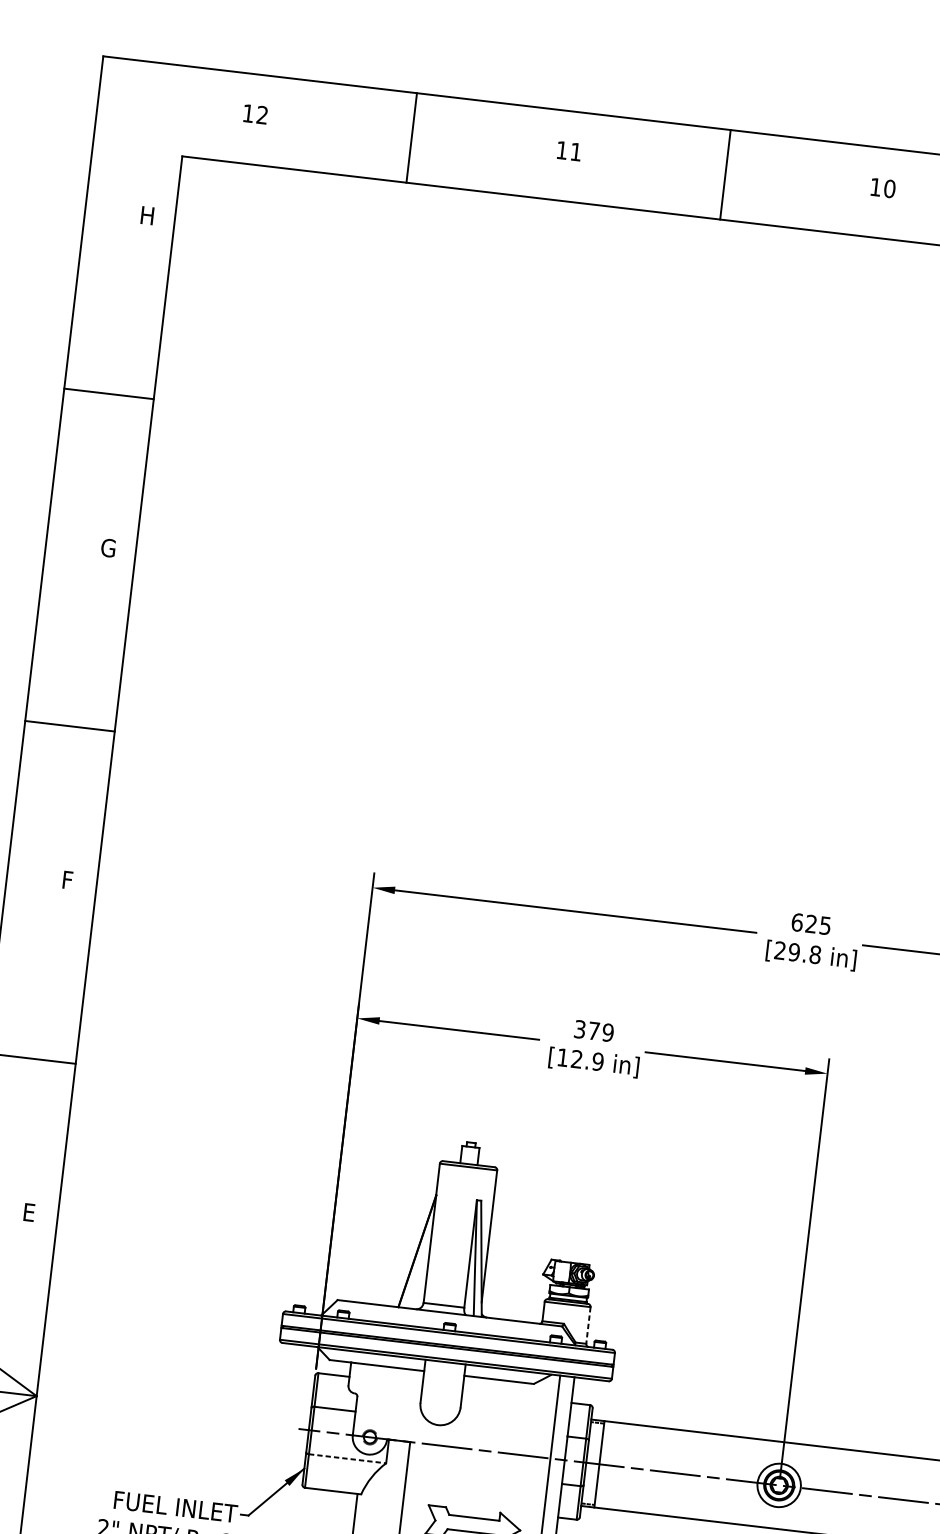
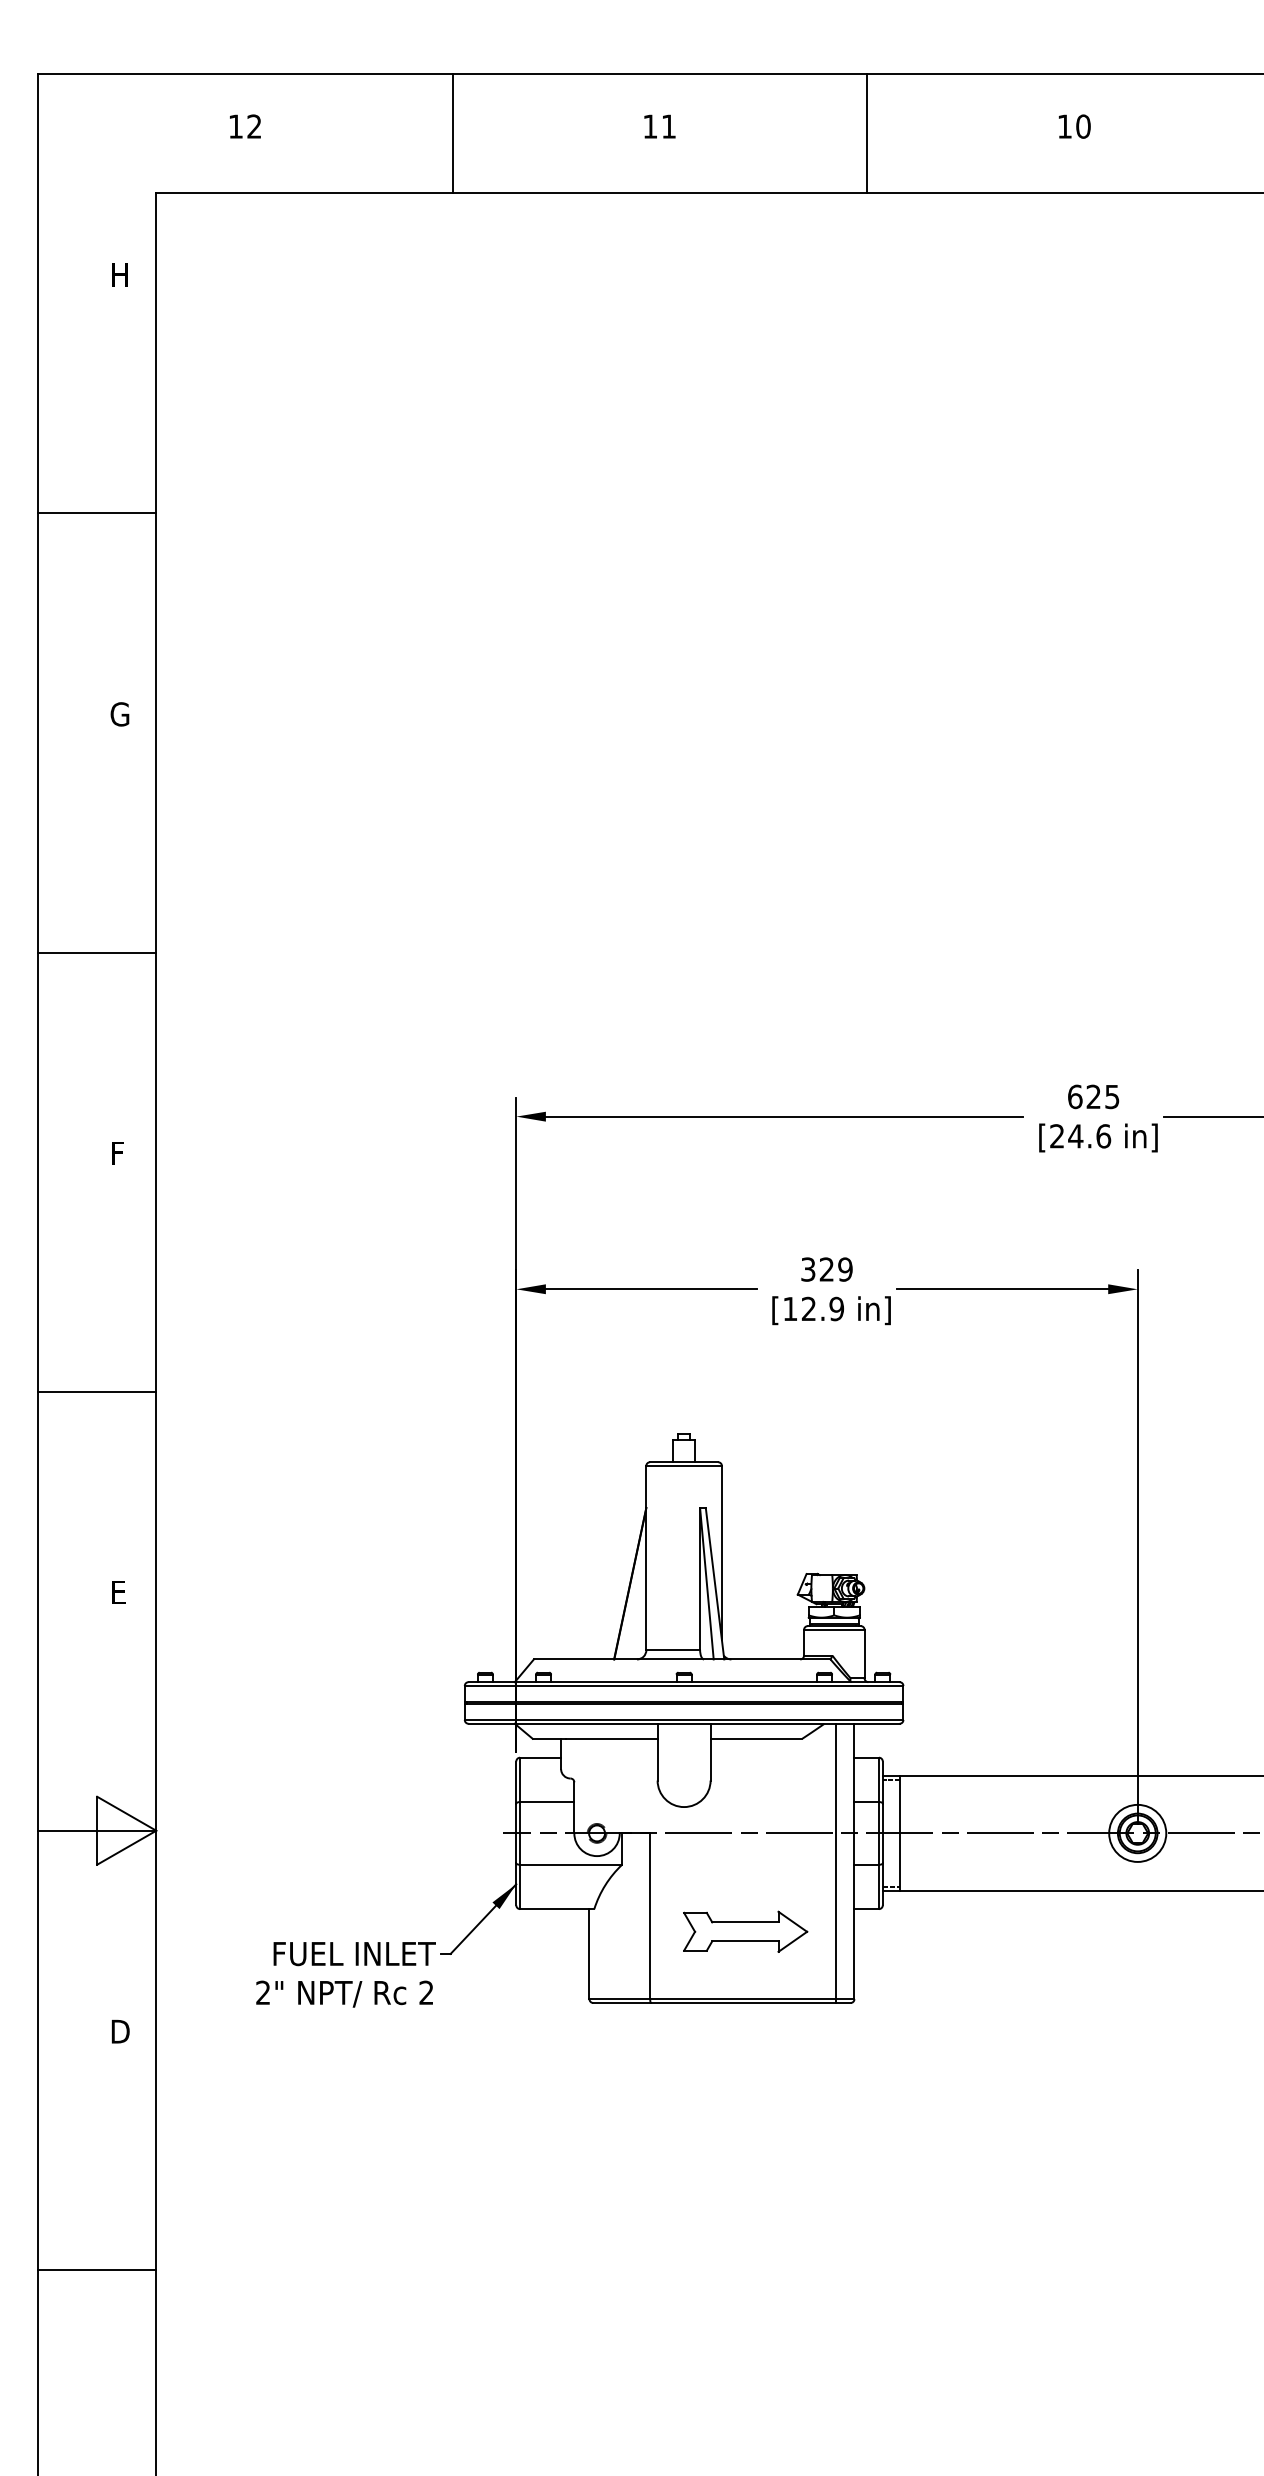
text: (804, 953) -> (1089, 1136), [29.8 -> [24.6
text: (593, 1030) -> (826, 1269), 379 -> 329
line: (588, 1325) -> (864, 1654), dashed -> solid
line: (347, 1458) -> (571, 1864), dashed -> solid

